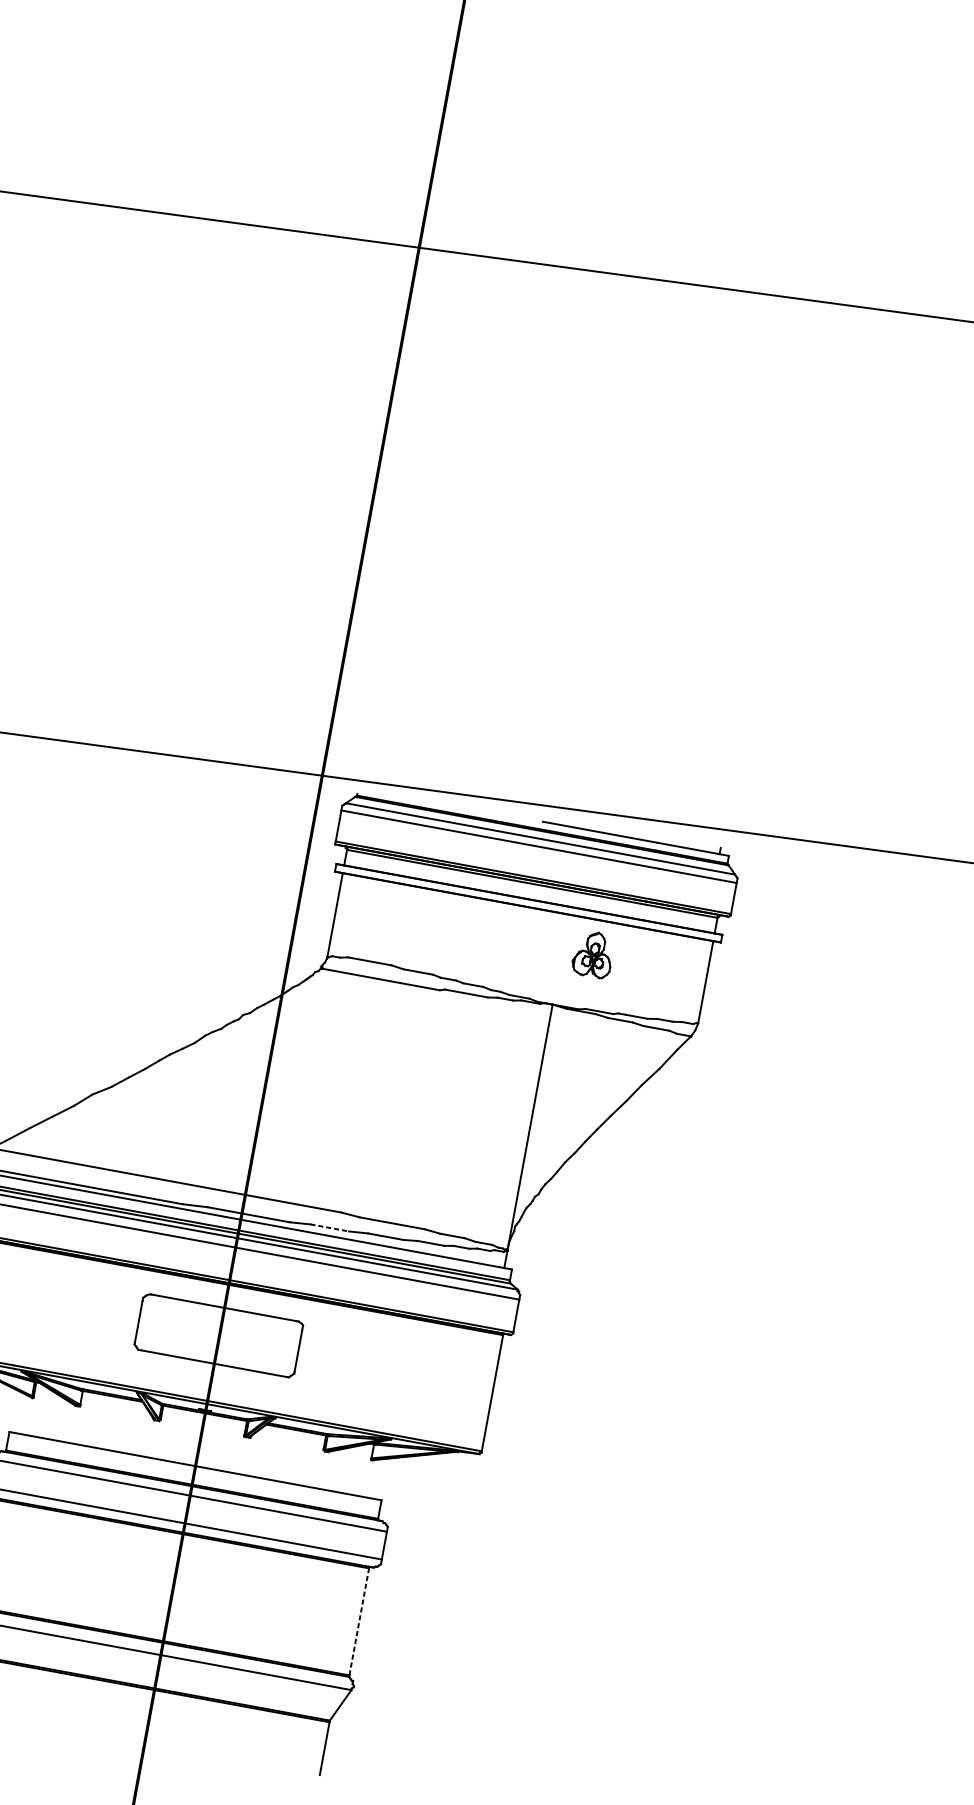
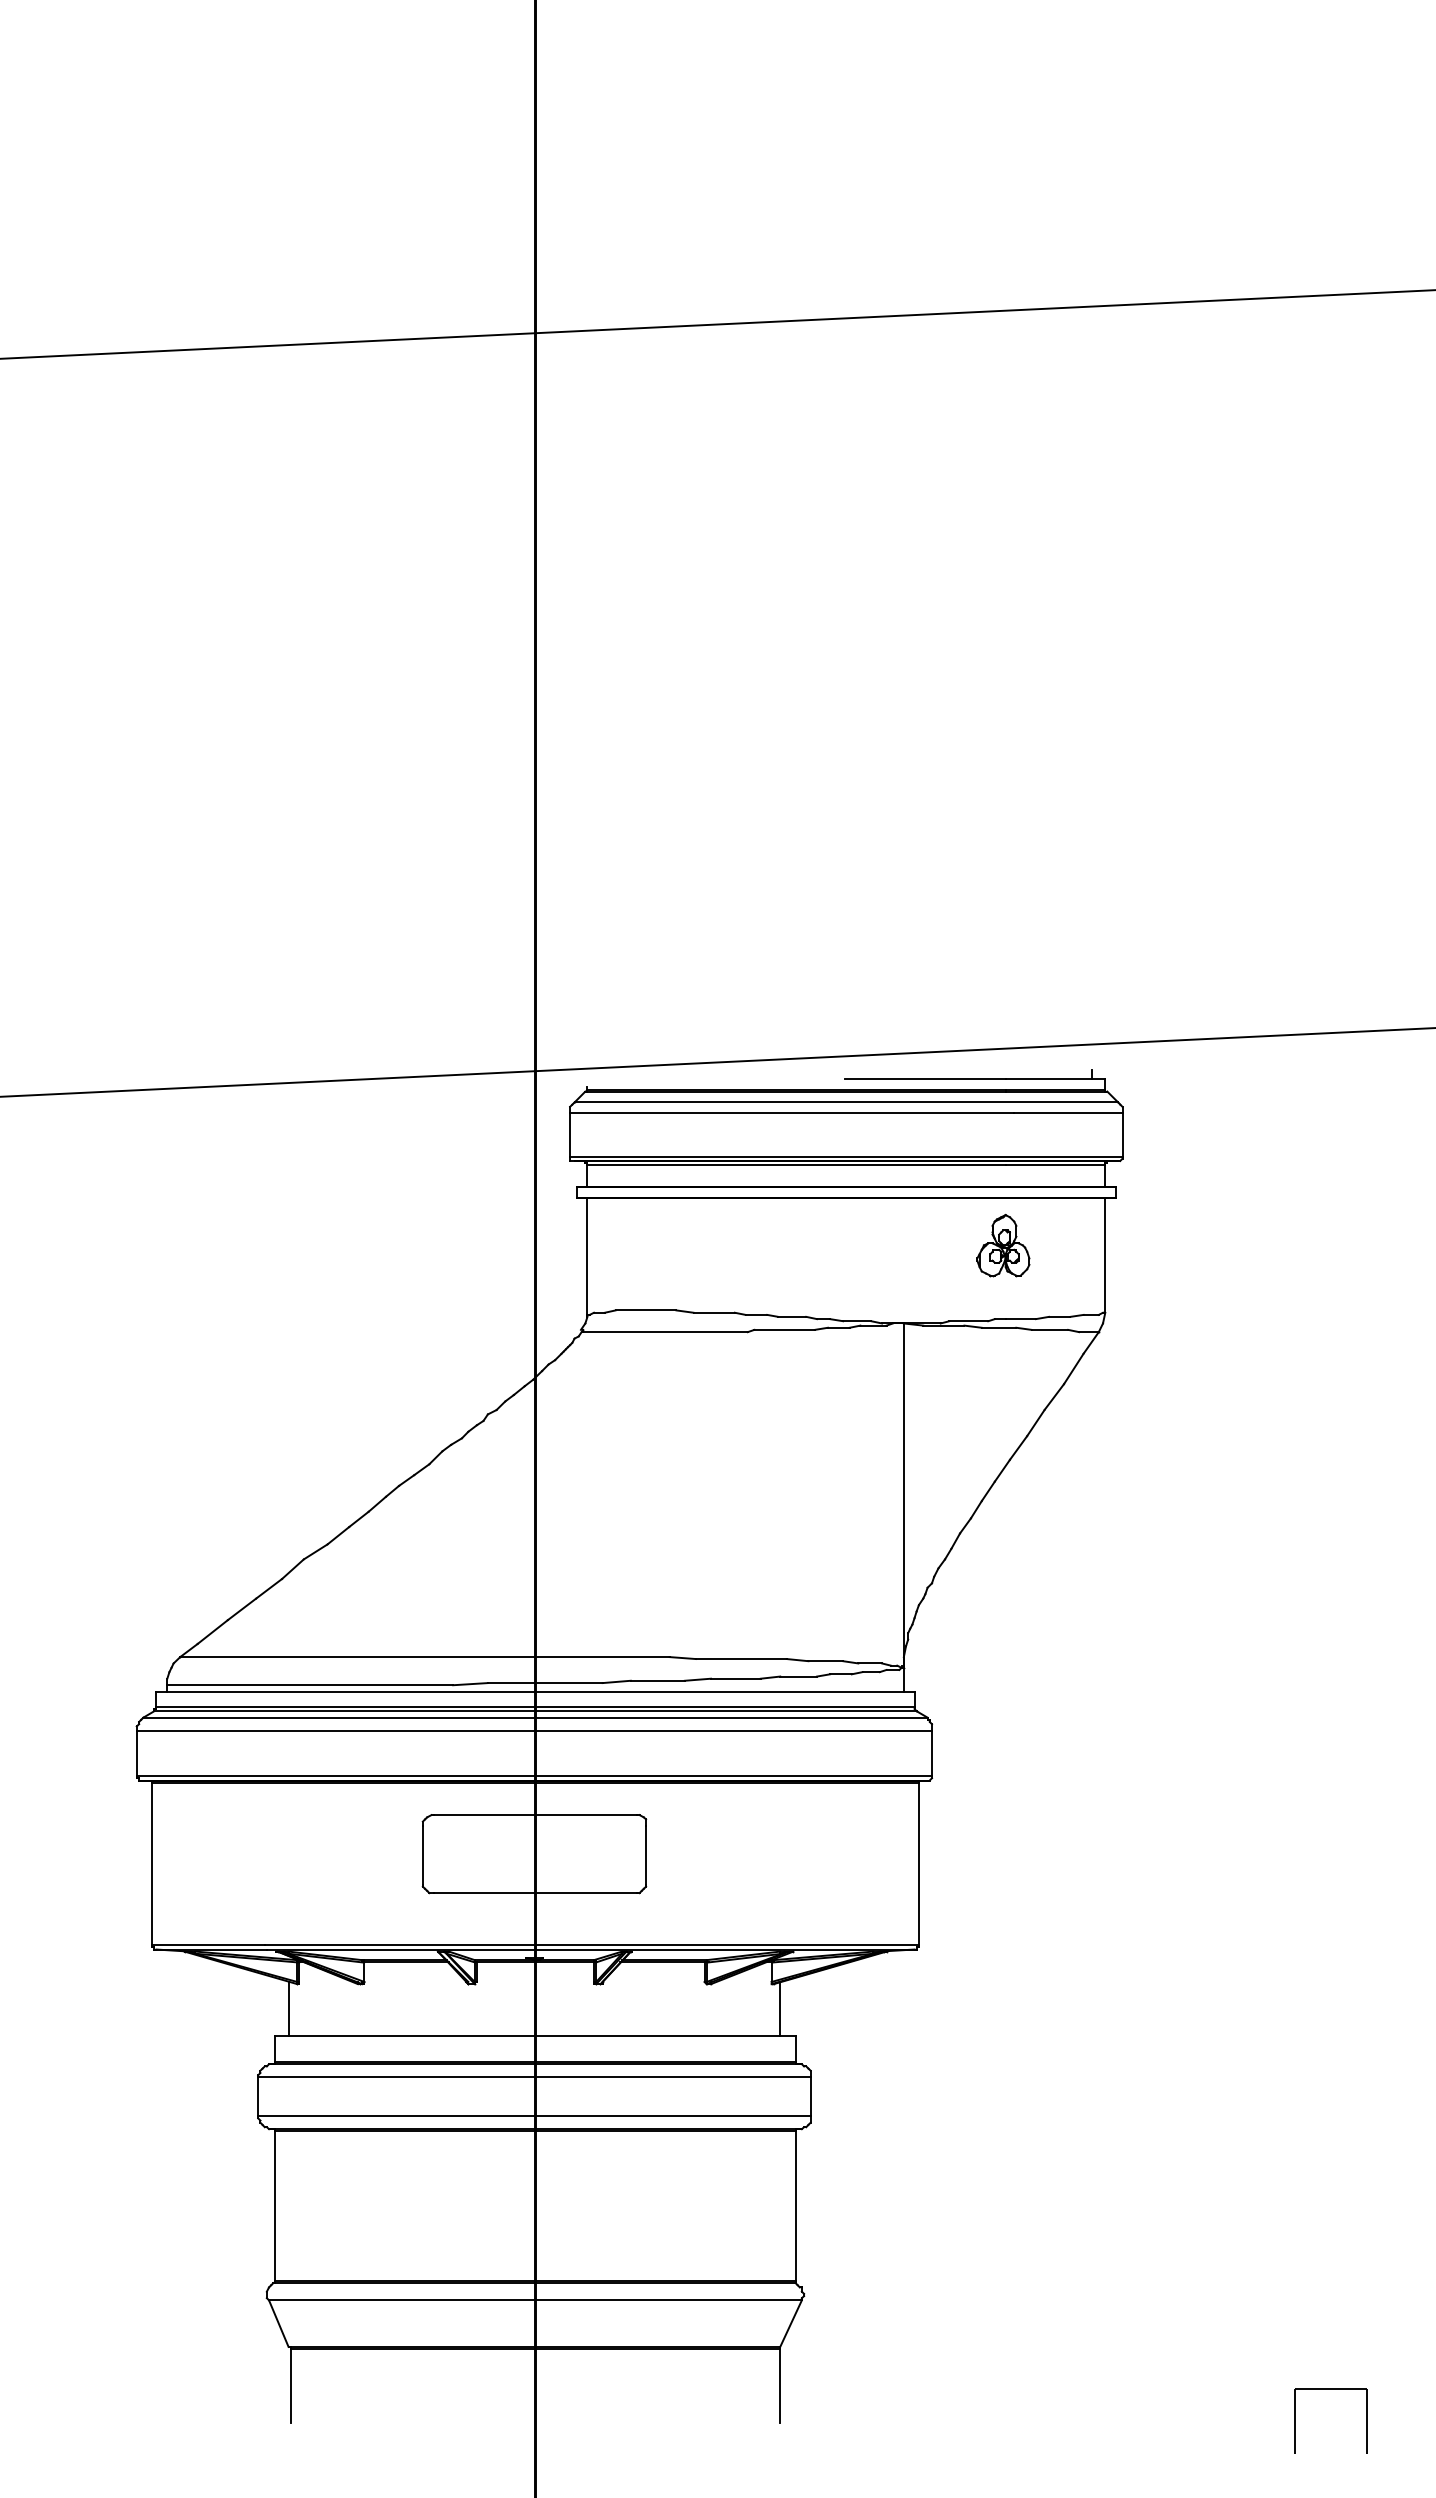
part: (593, 954) -> (1003, 1245), moved
line: (330, 1227) -> (658, 1680), dashed -> solid
line: (22, 1413) -> (288, 2008), added
line: (374, 1478) -> (780, 2008), added
line: (359, 1622) -> (795, 2206), dashed -> solid

